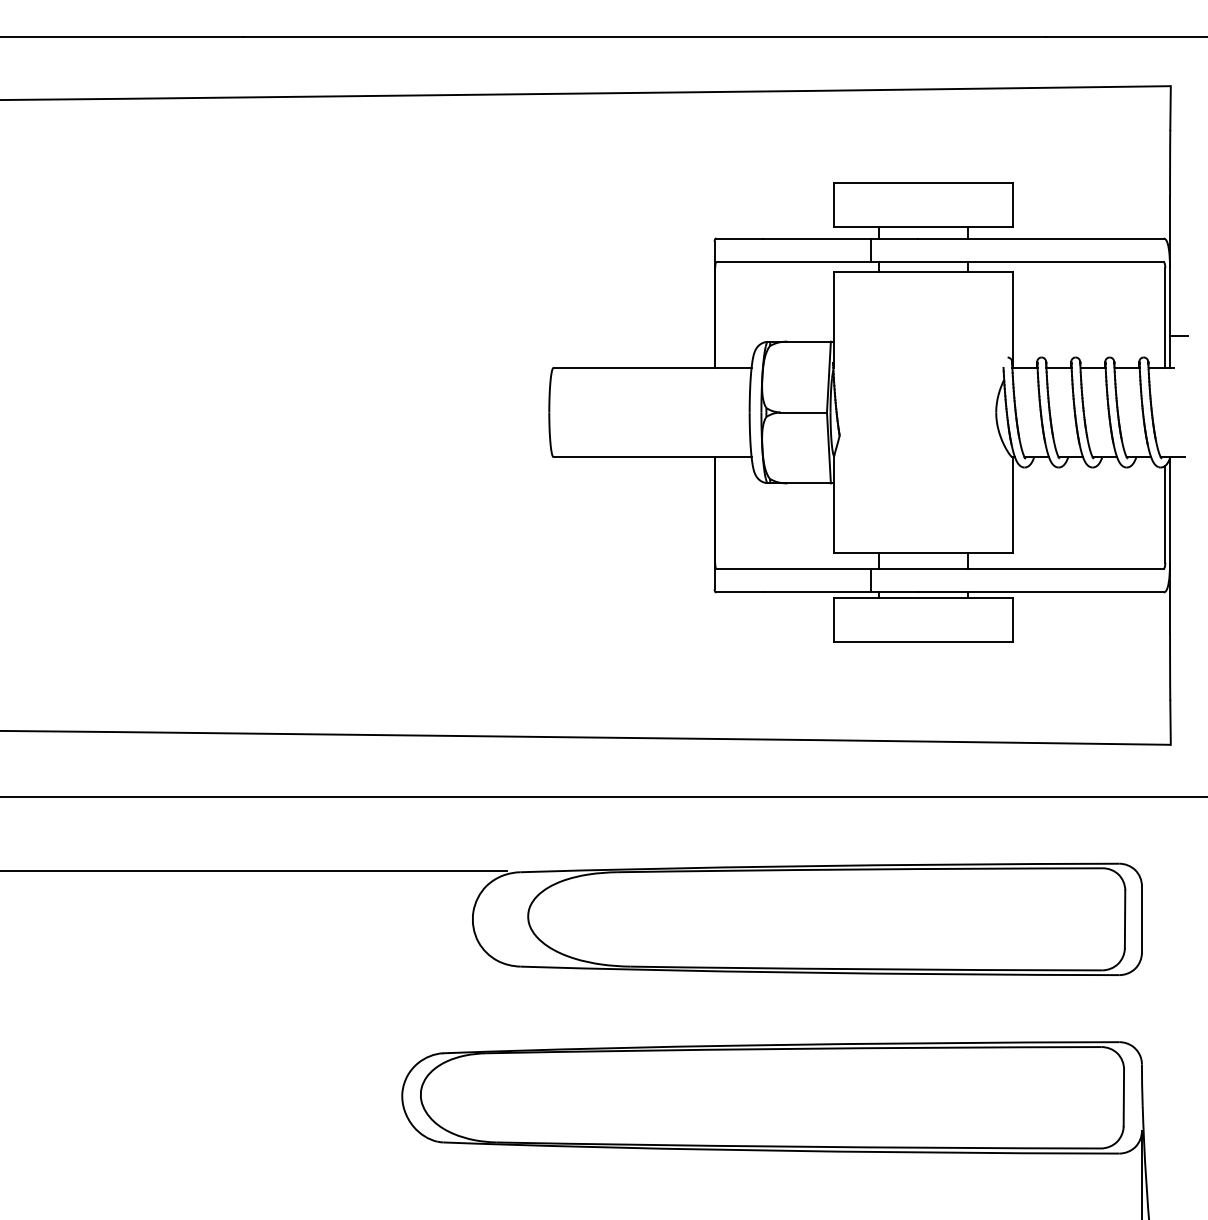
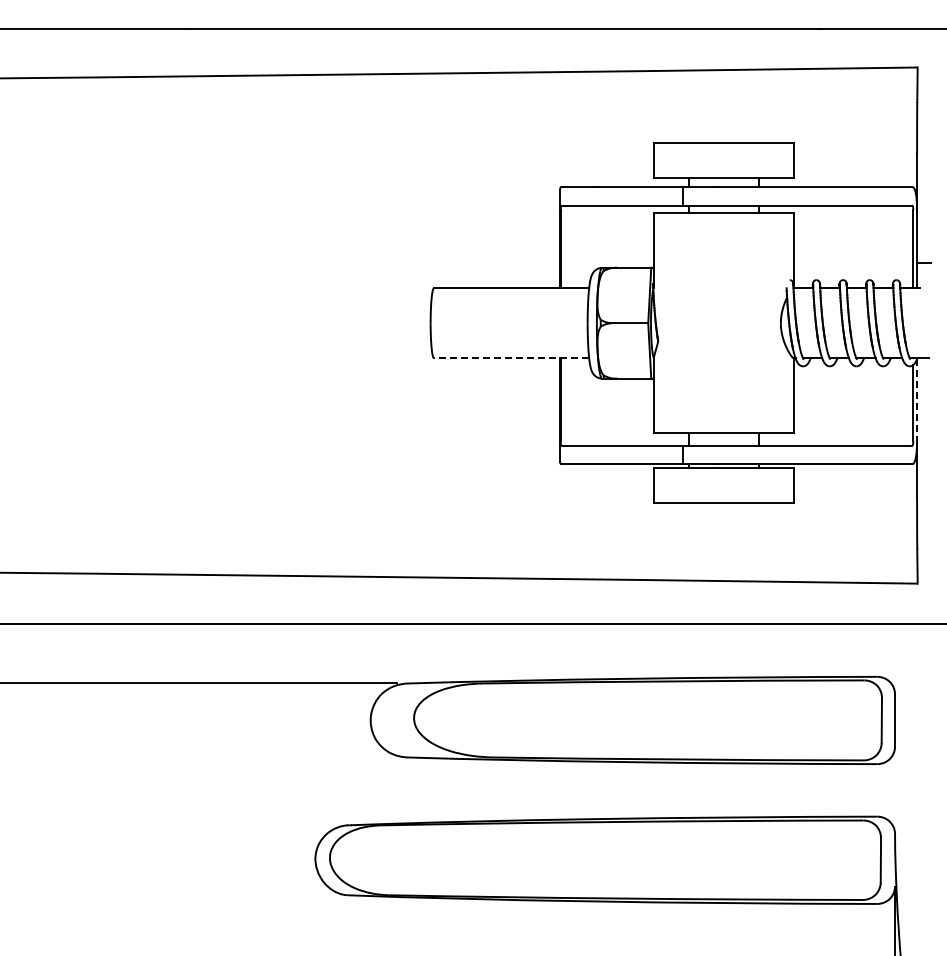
line: (652, 457) -> (511, 358), solid -> dashed
line: (1170, 511) -> (917, 400), solid -> dashed

